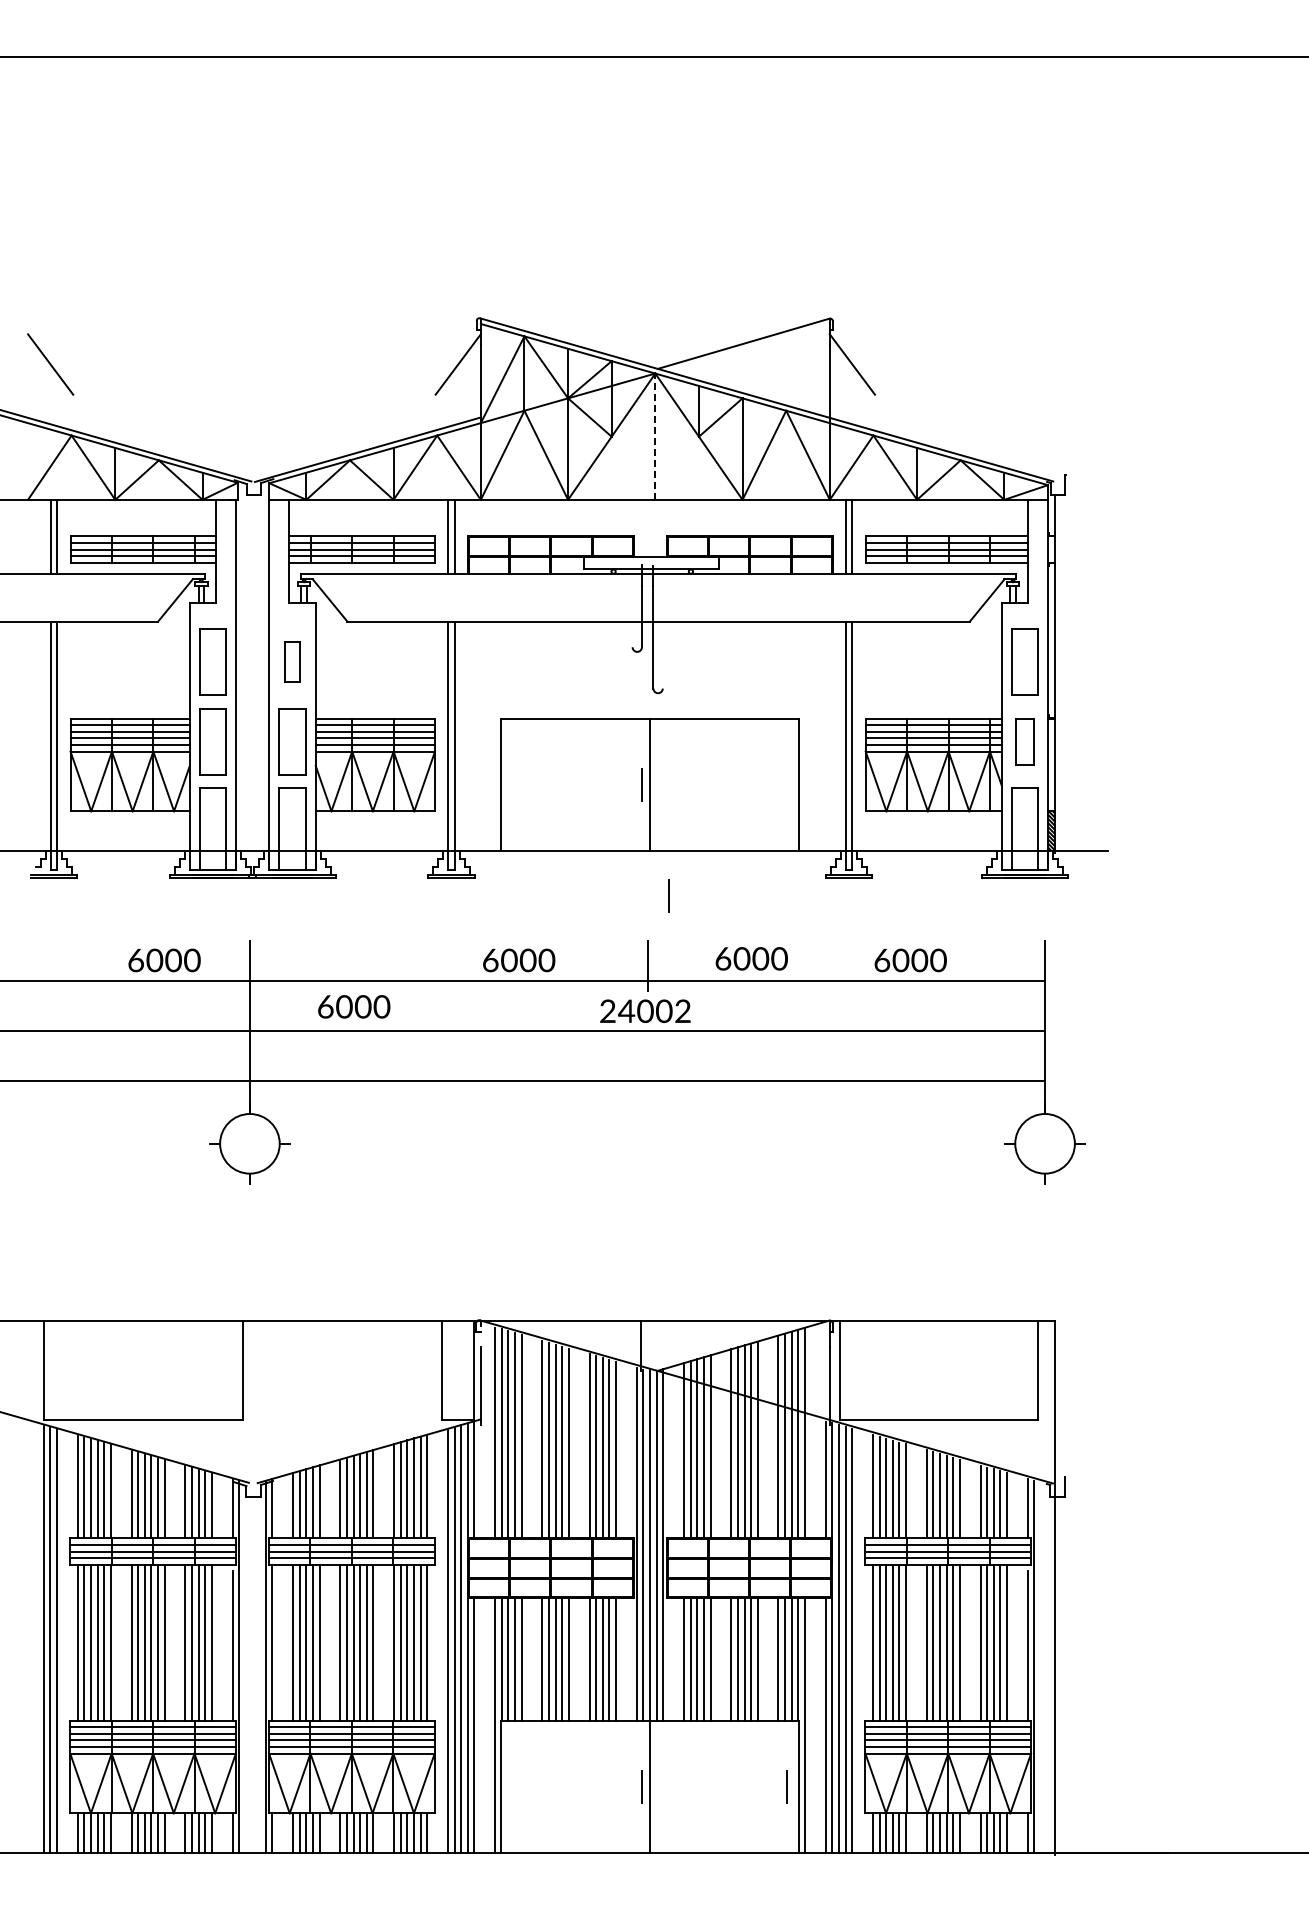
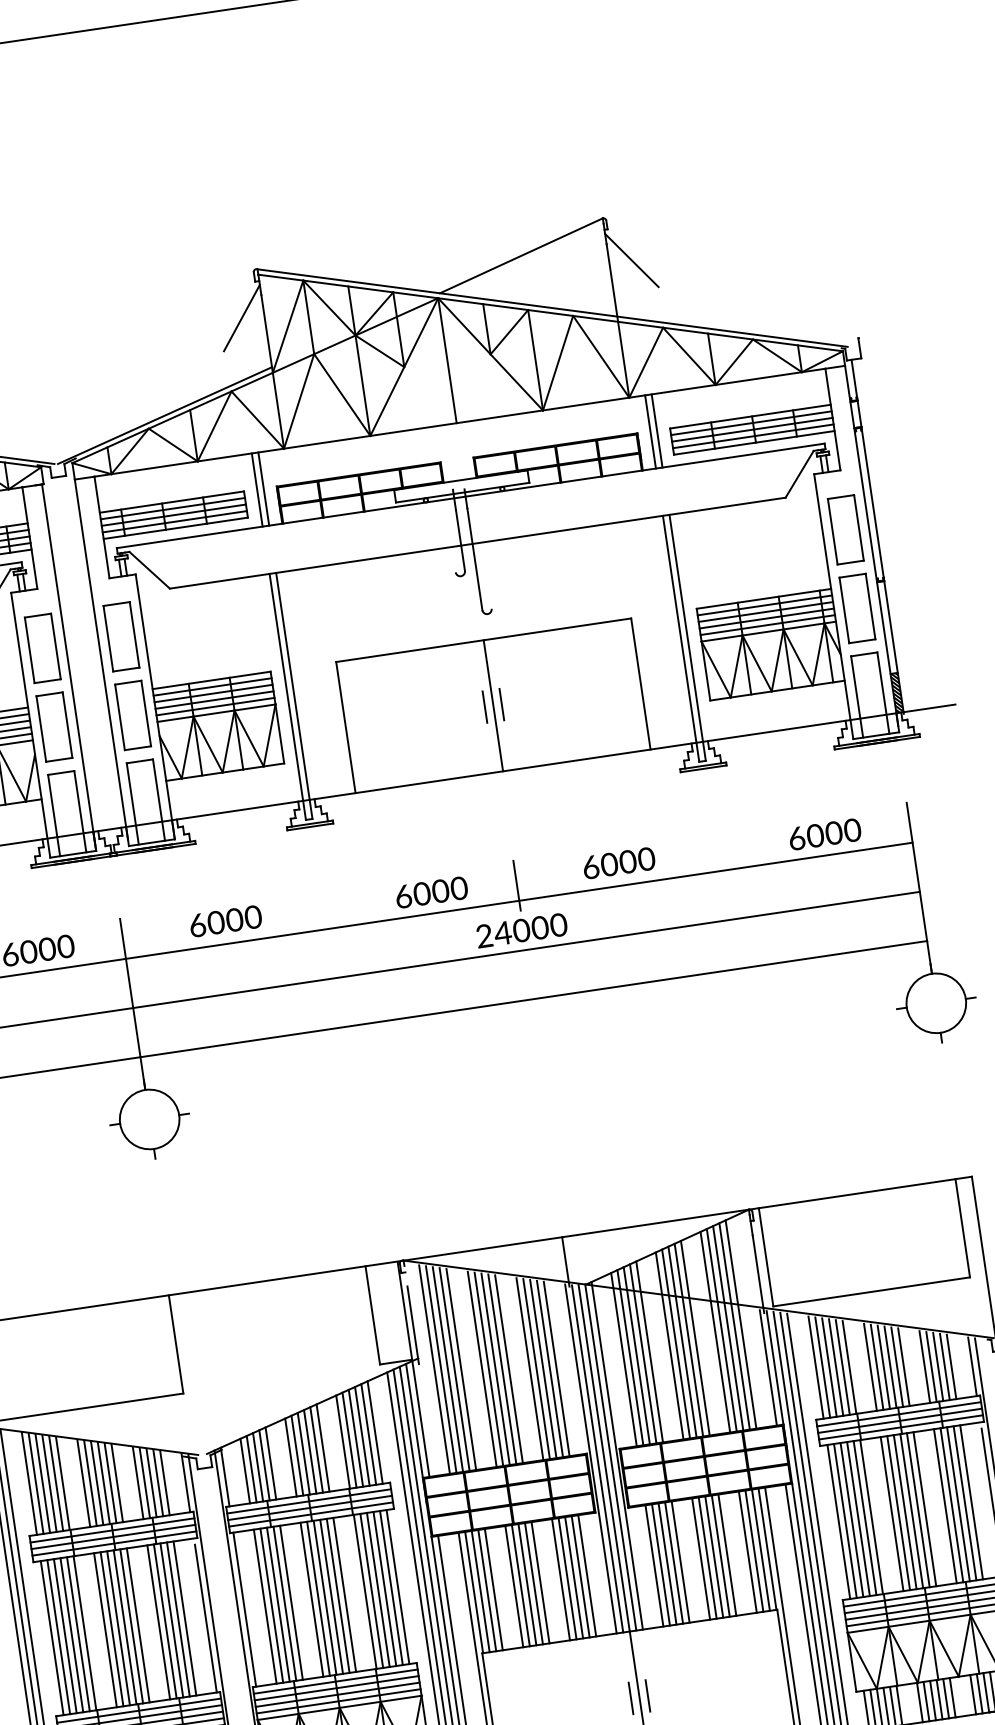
line: (655, 436) -> (447, 360), dashed -> solid
part: (292, 661) -> (121, 636), size x1.67
part: (1024, 741) -> (857, 608), size x1.43
line: (668, 895) -> (501, 704), moved
text: (519, 960) -> (432, 892), moved
text: (910, 960) -> (824, 834), moved
text: (354, 1006) -> (226, 920), moved
text: (682, 1010) -> (558, 924), 24002 -> 24000
line: (786, 1786) -> (647, 1695), moved

